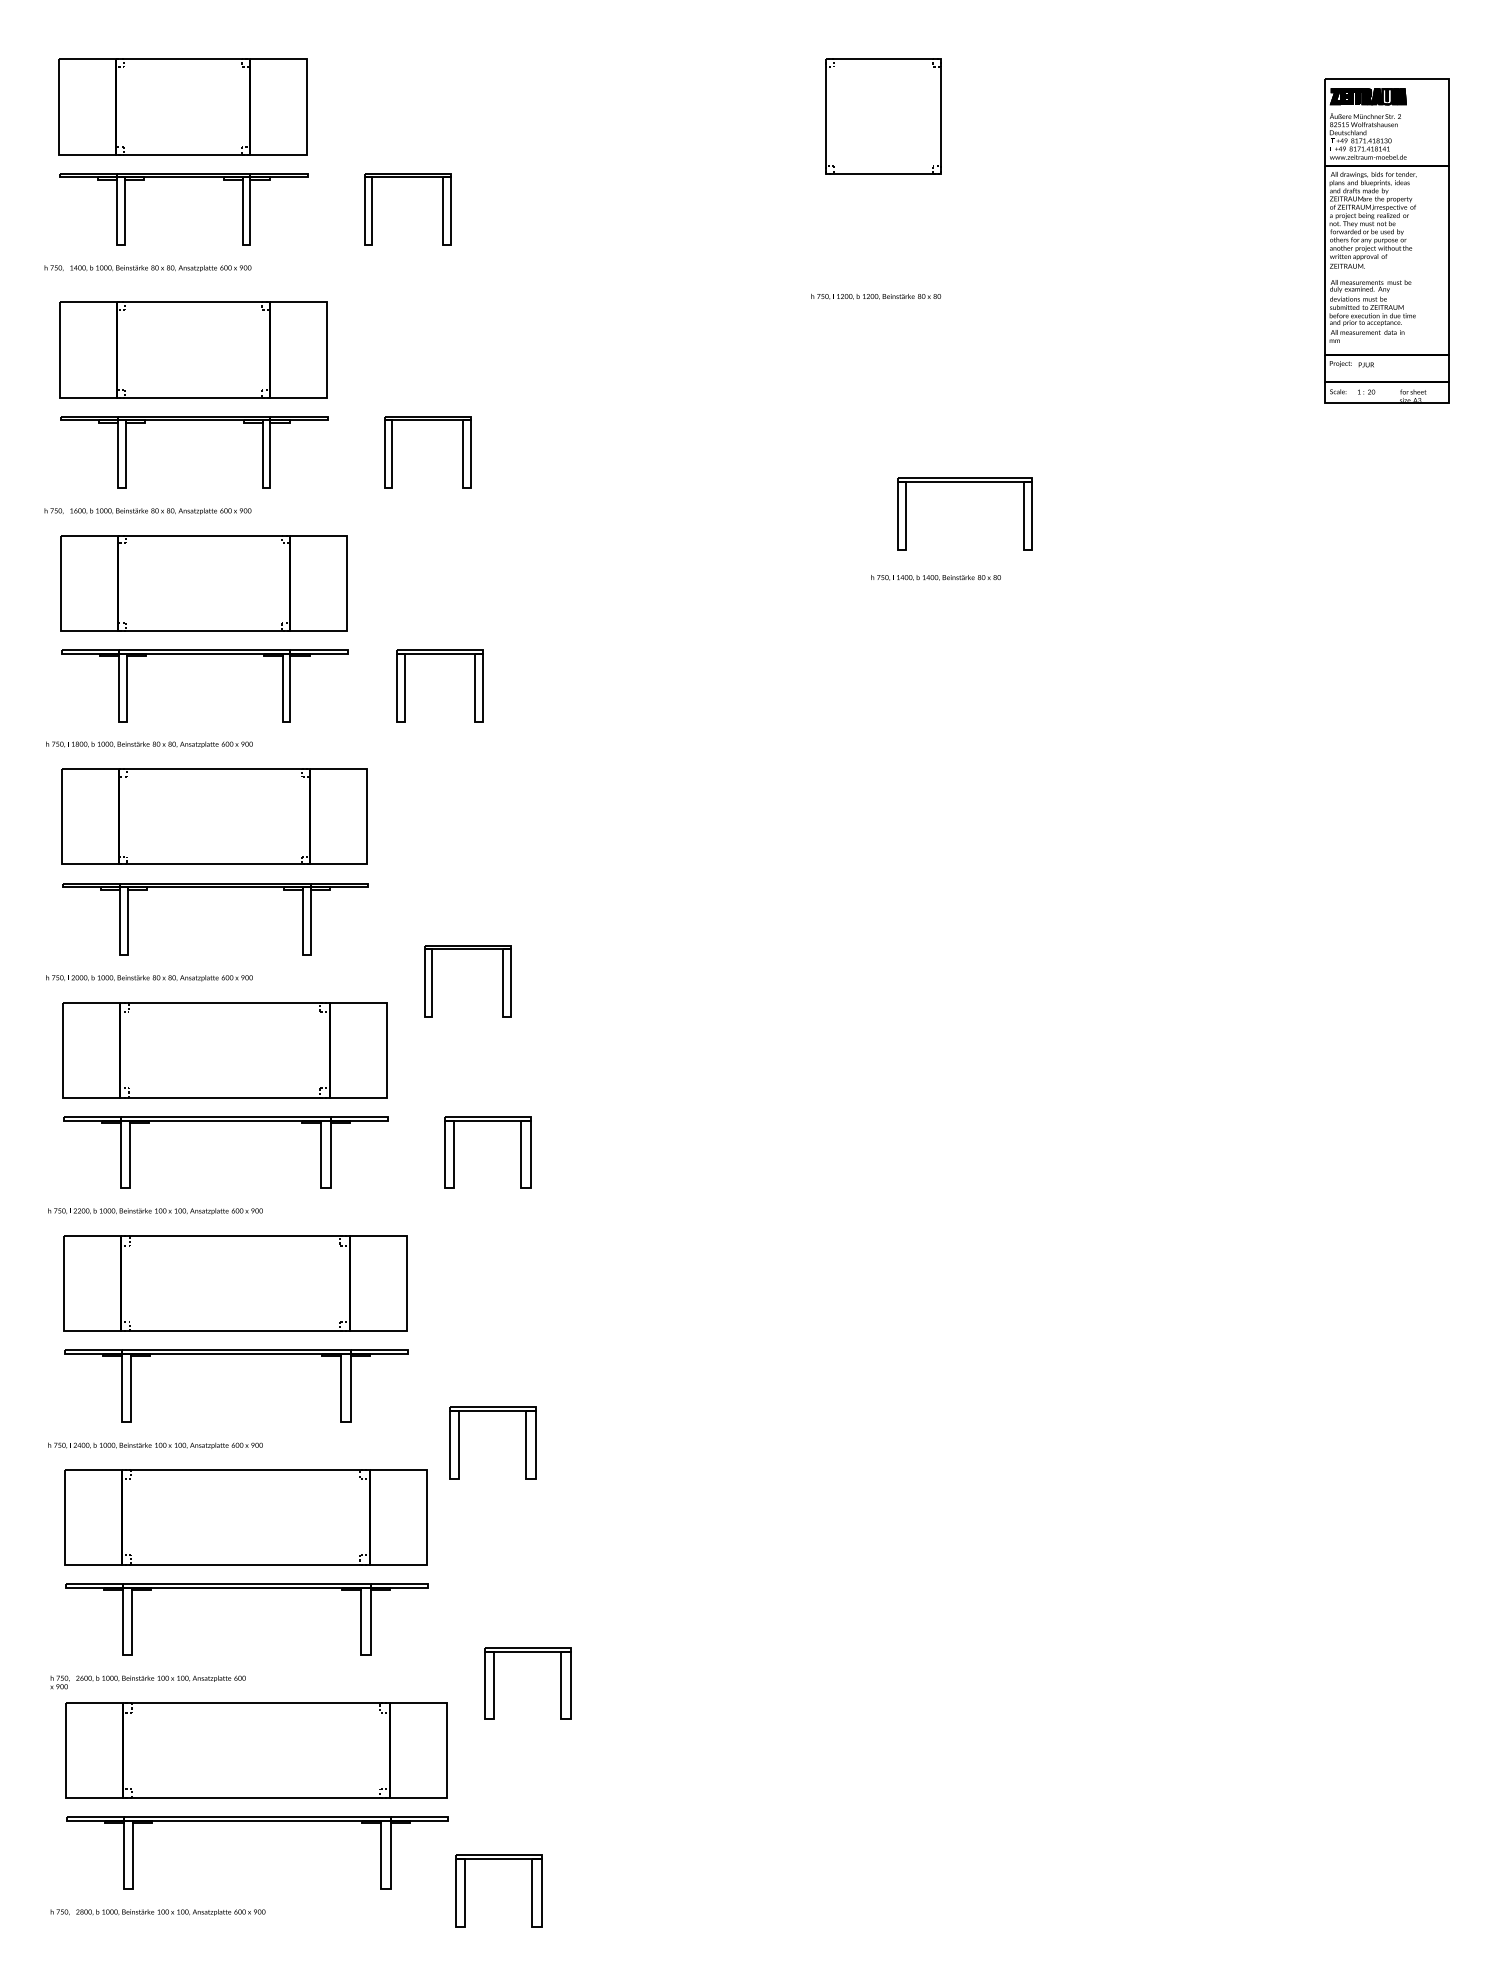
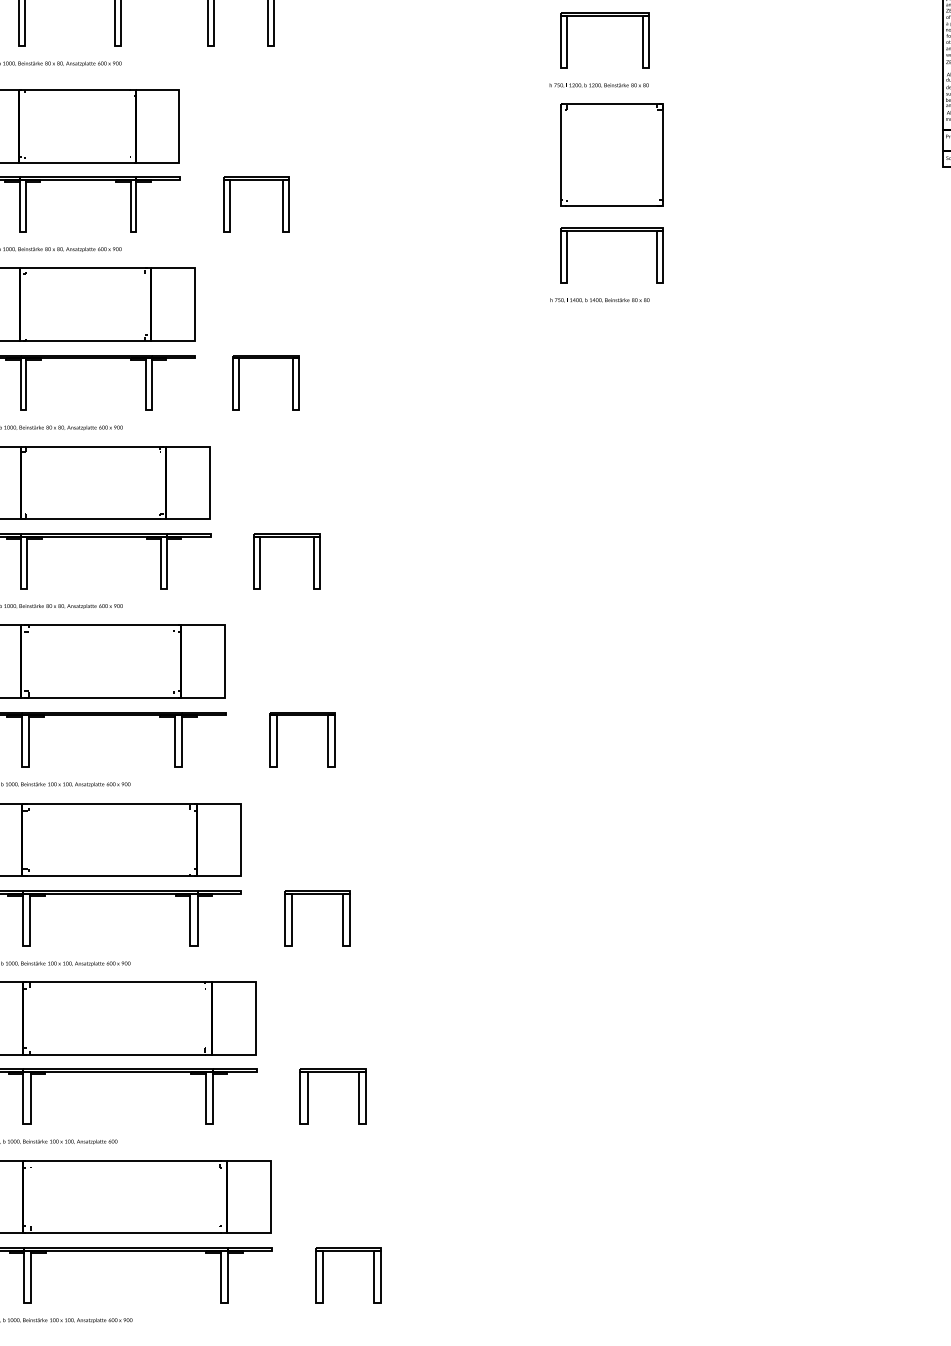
part: (883, 206) -> (604, 16), added
part: (892, 387) -> (611, 154), added
part: (964, 482) -> (611, 231), moved
text: (935, 577) -> (599, 300), moved
part: (467, 949) -> (286, 537), moved
part: (492, 1411) -> (317, 894), moved
part: (527, 1652) -> (332, 1072), moved
part: (498, 1859) -> (348, 1251), moved

